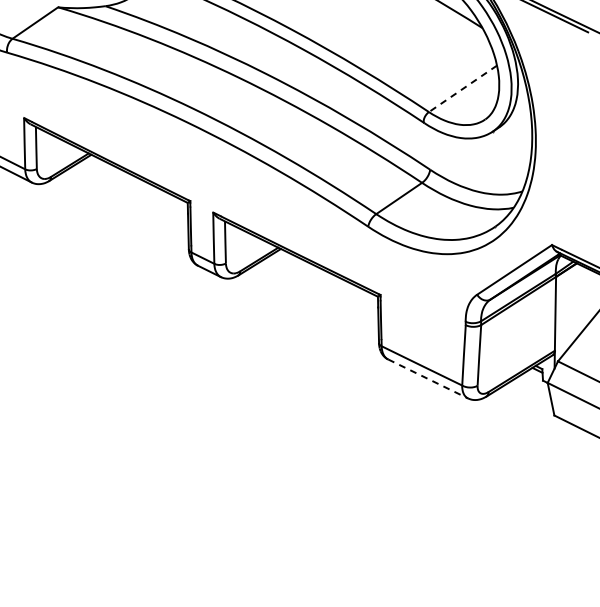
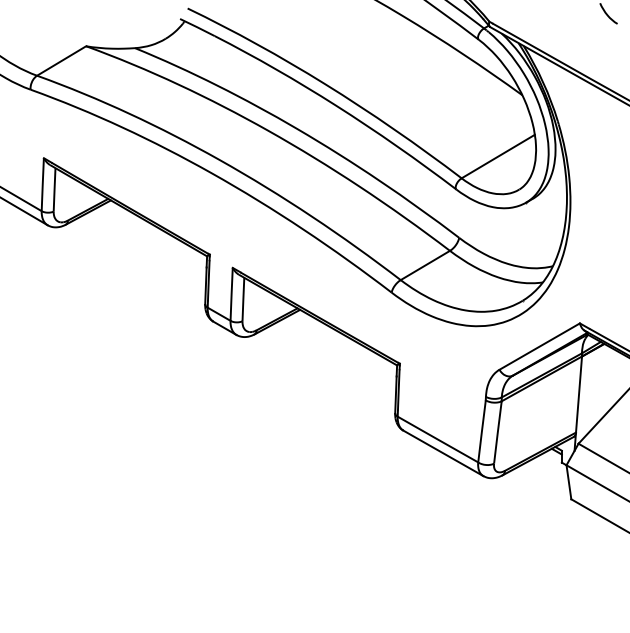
line: (463, 88) -> (498, 156), dashed -> solid
line: (428, 379) -> (443, 453), dashed -> solid

